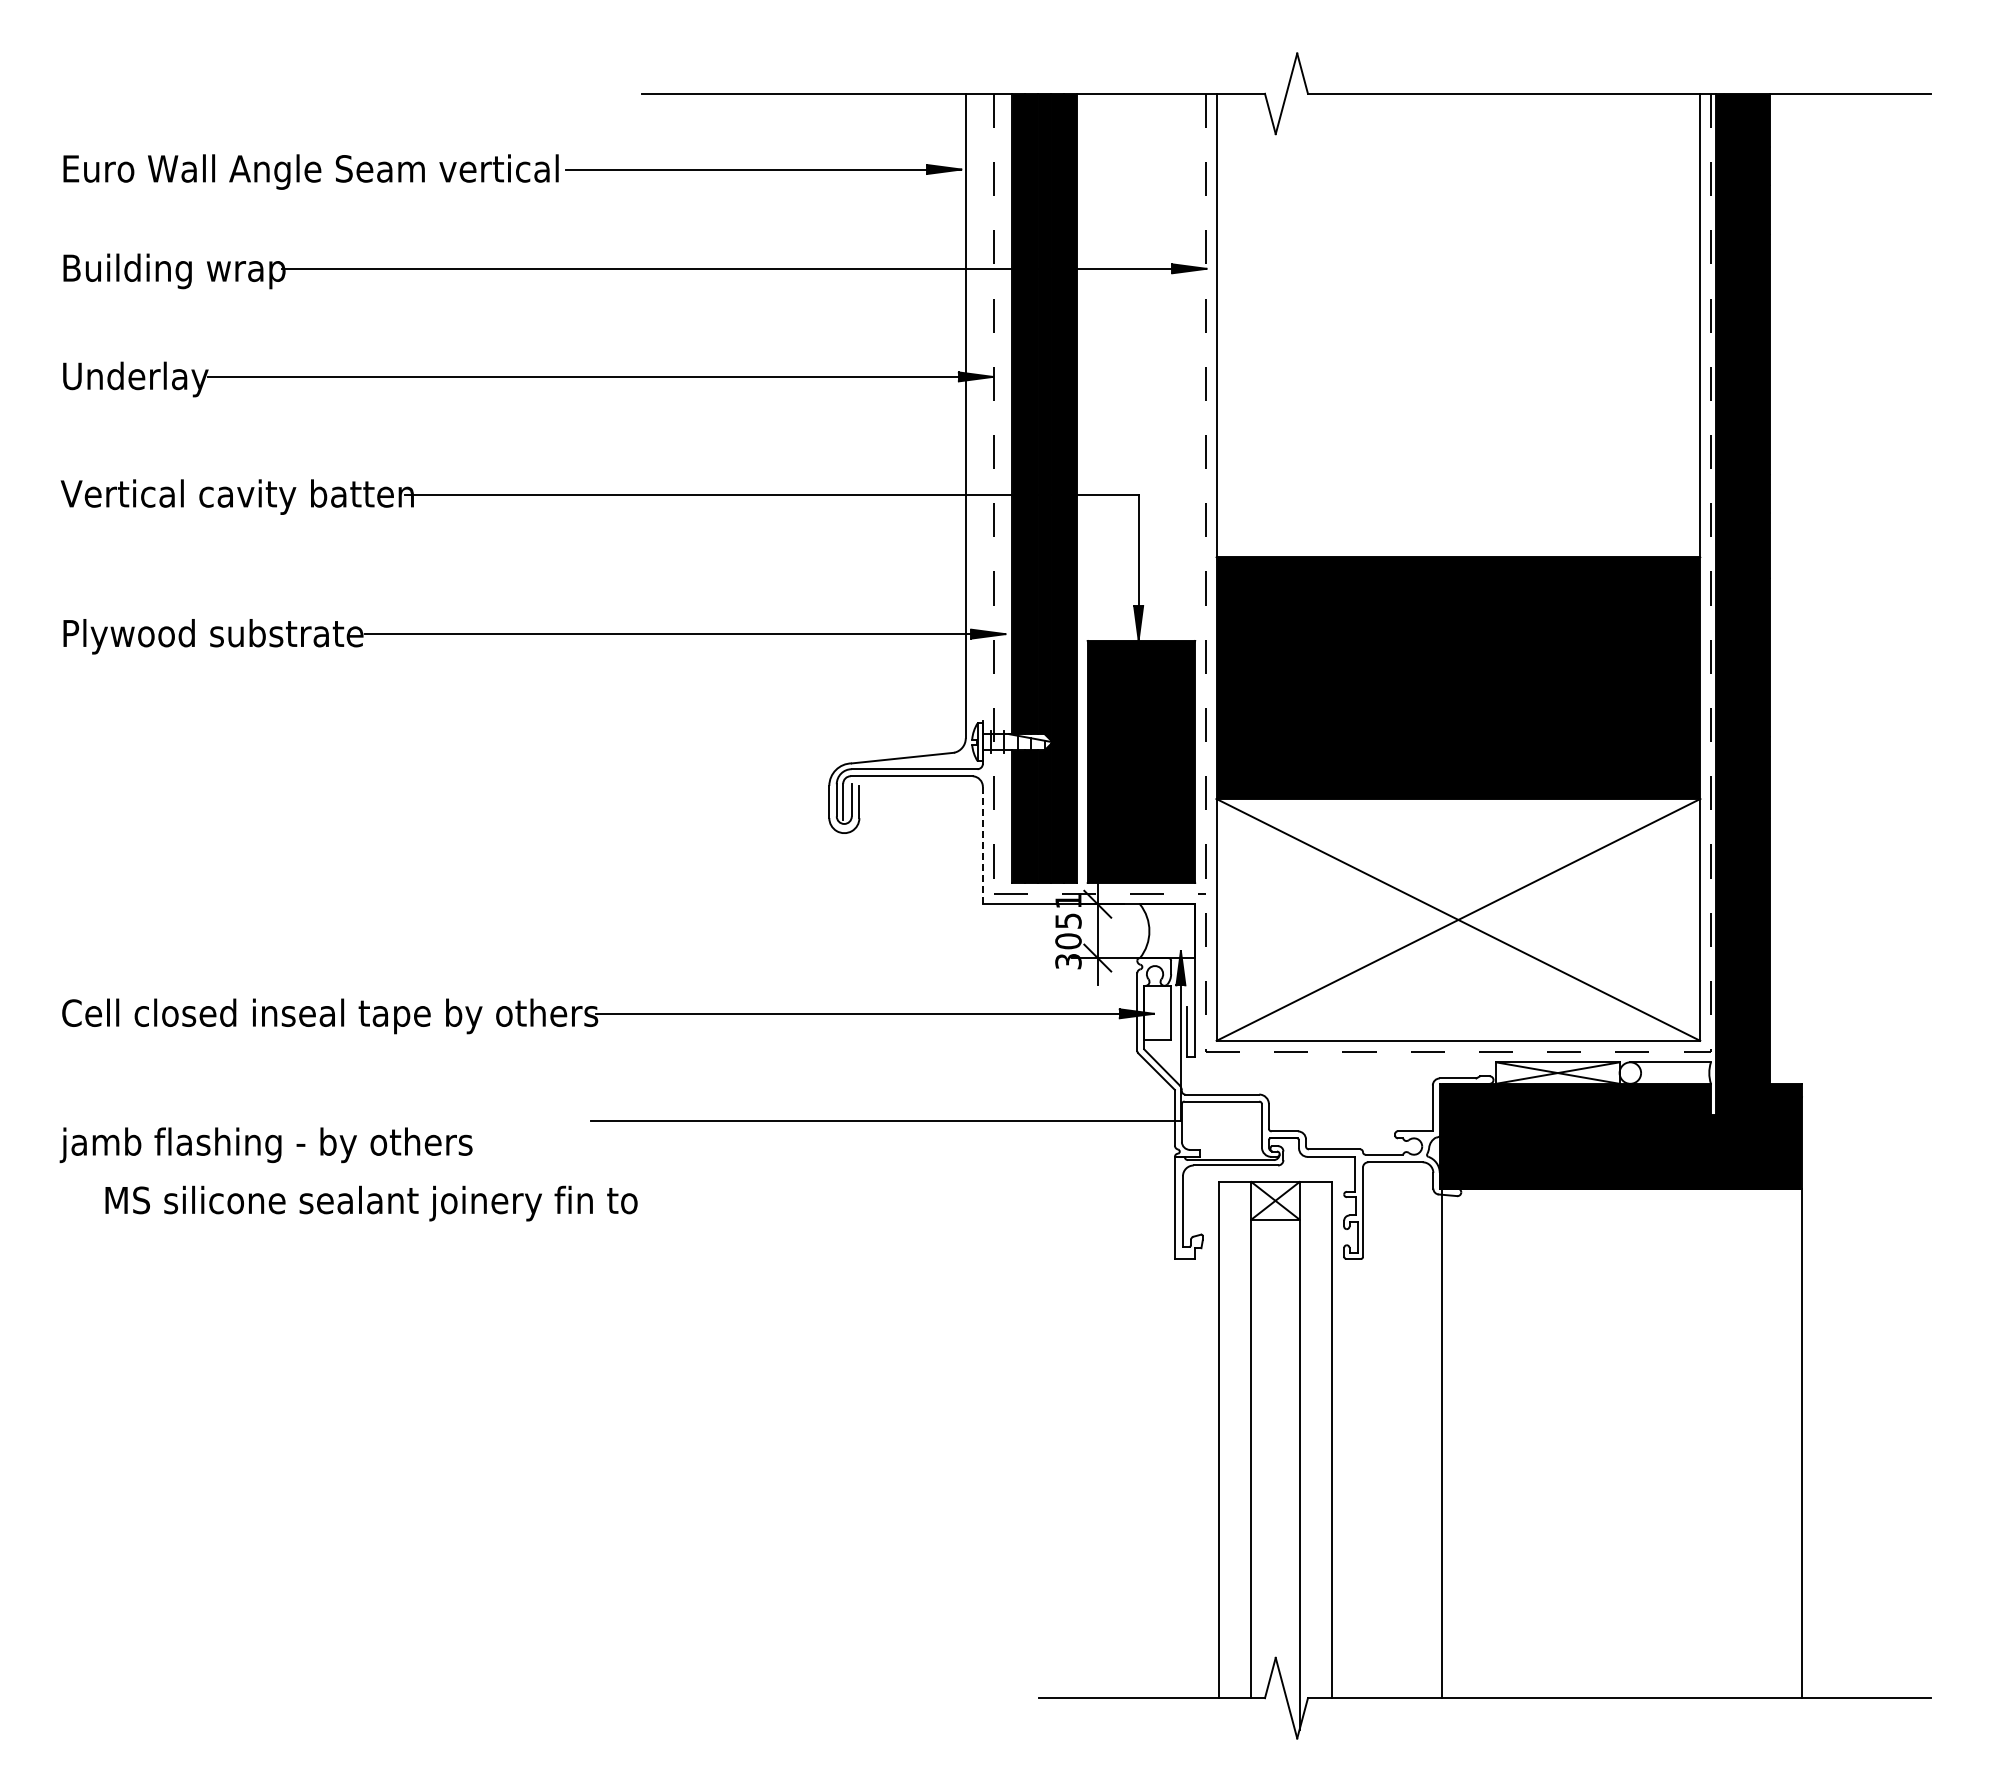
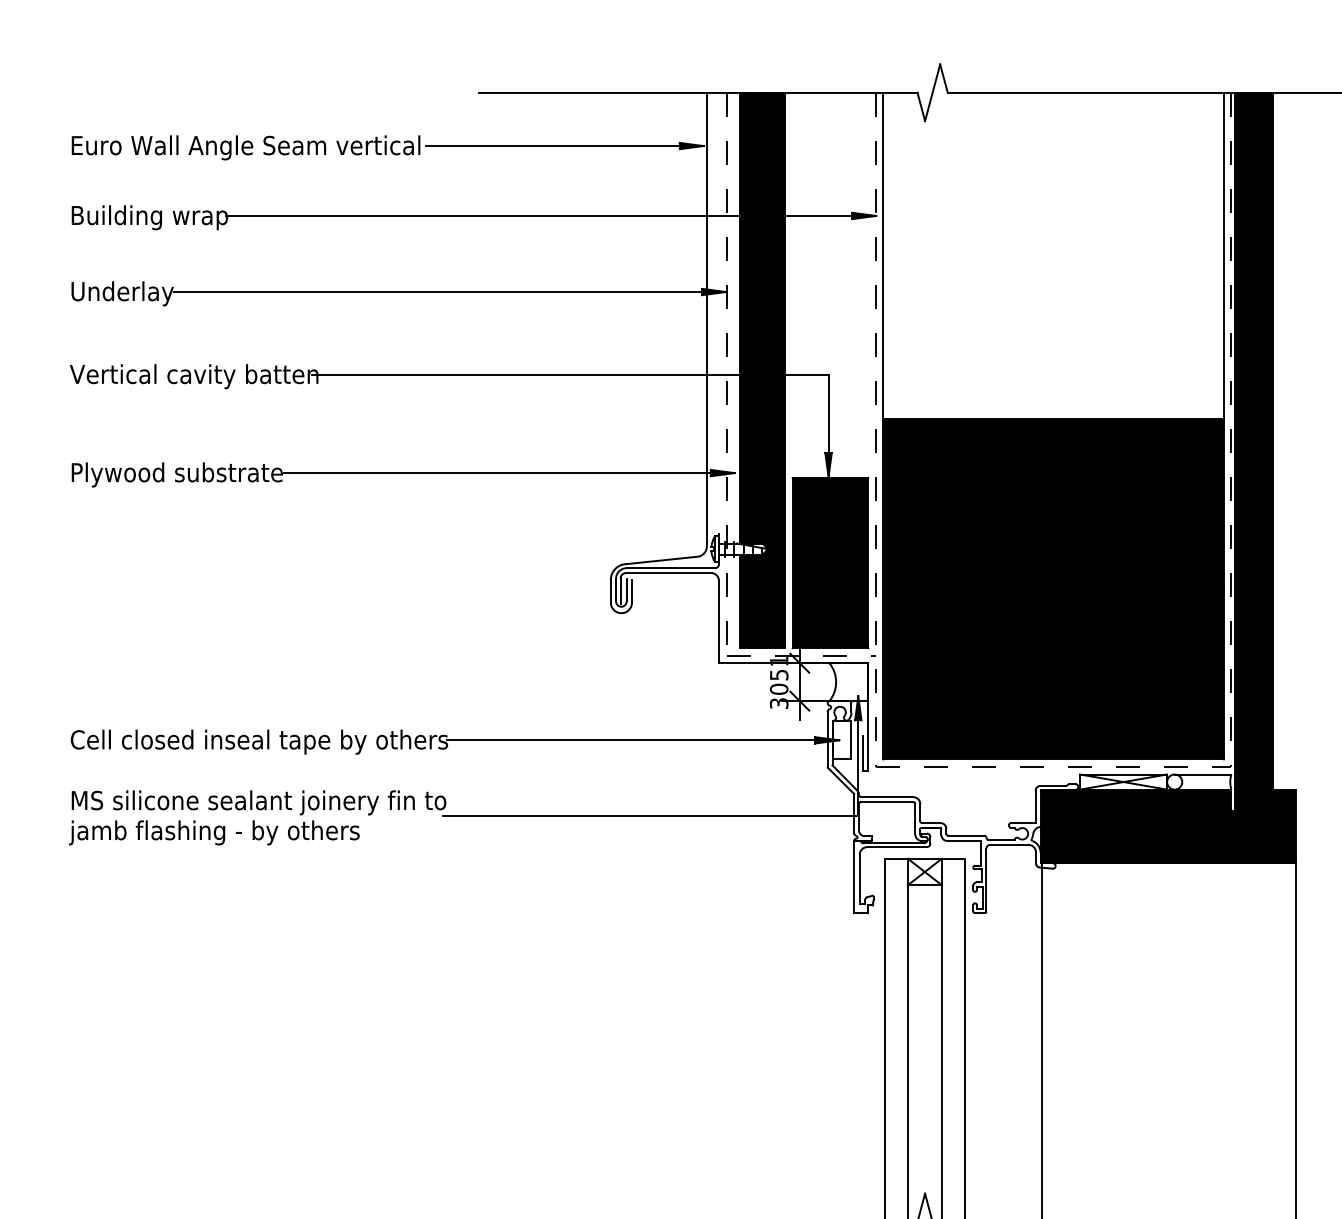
line: (982, 845) -> (718, 621), dashed -> solid
fill: (1458, 919) -> (1053, 673), added
text: (371, 1203) -> (259, 802), moved

